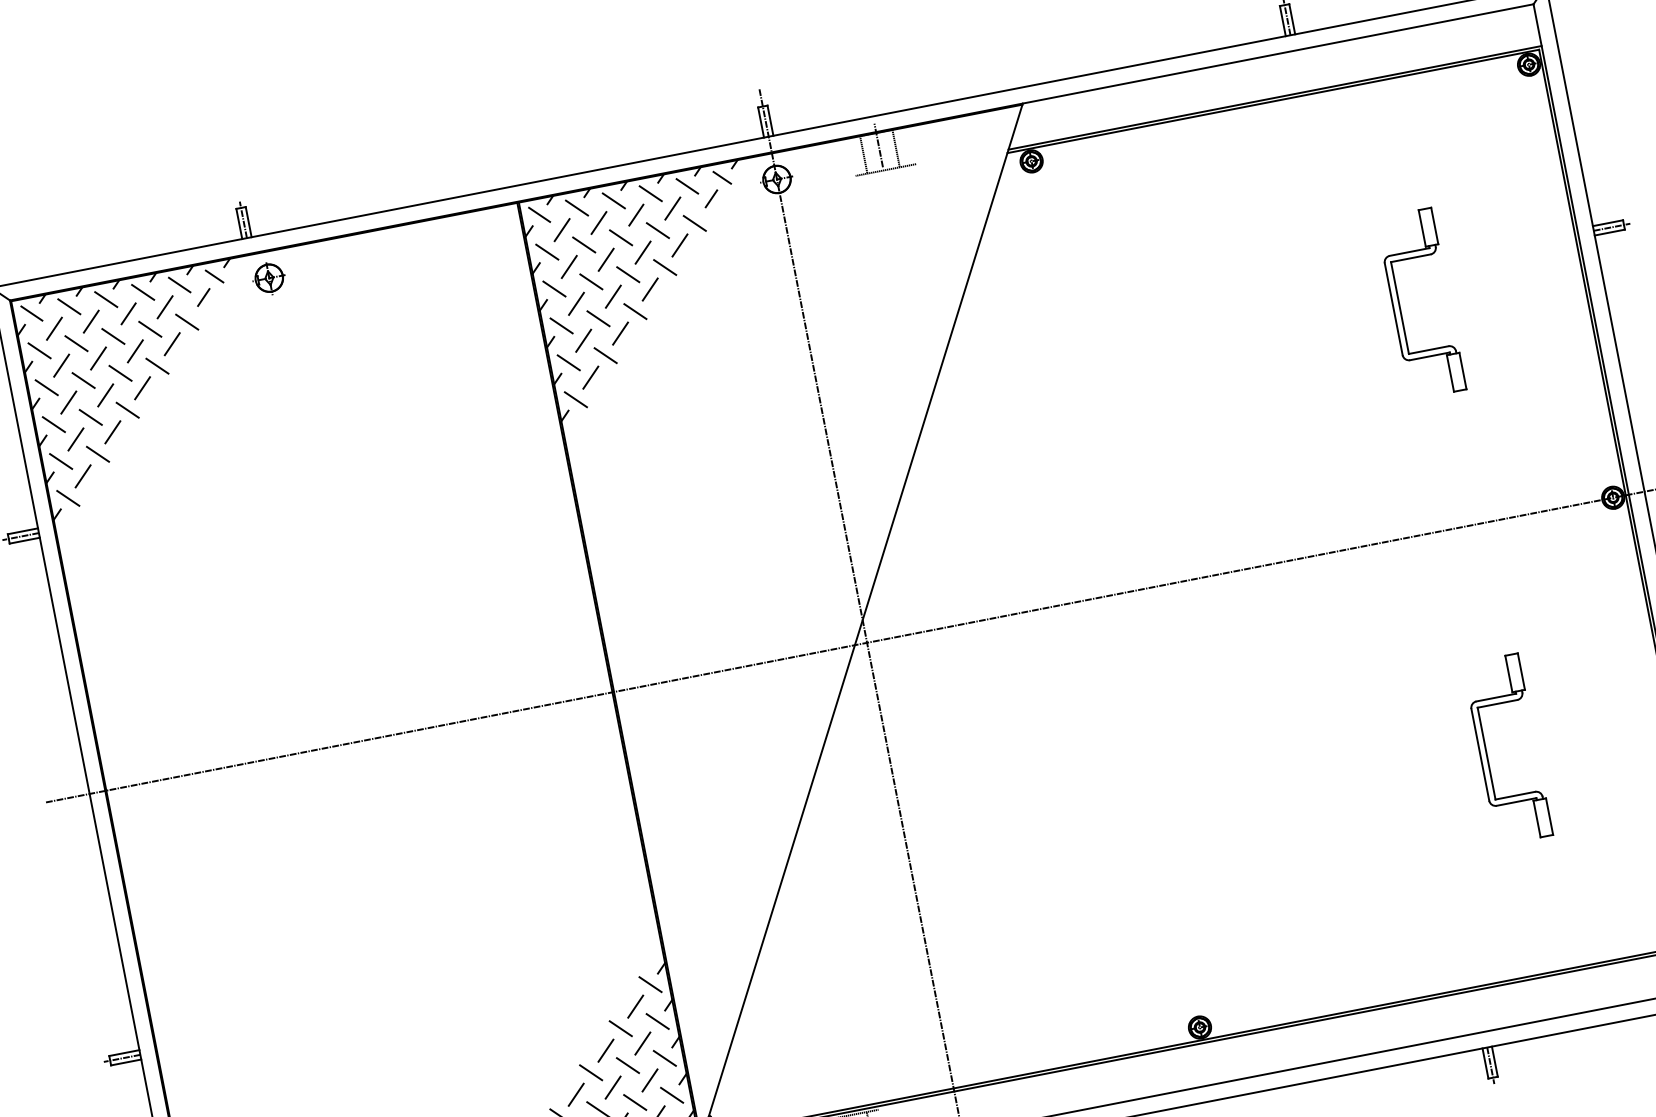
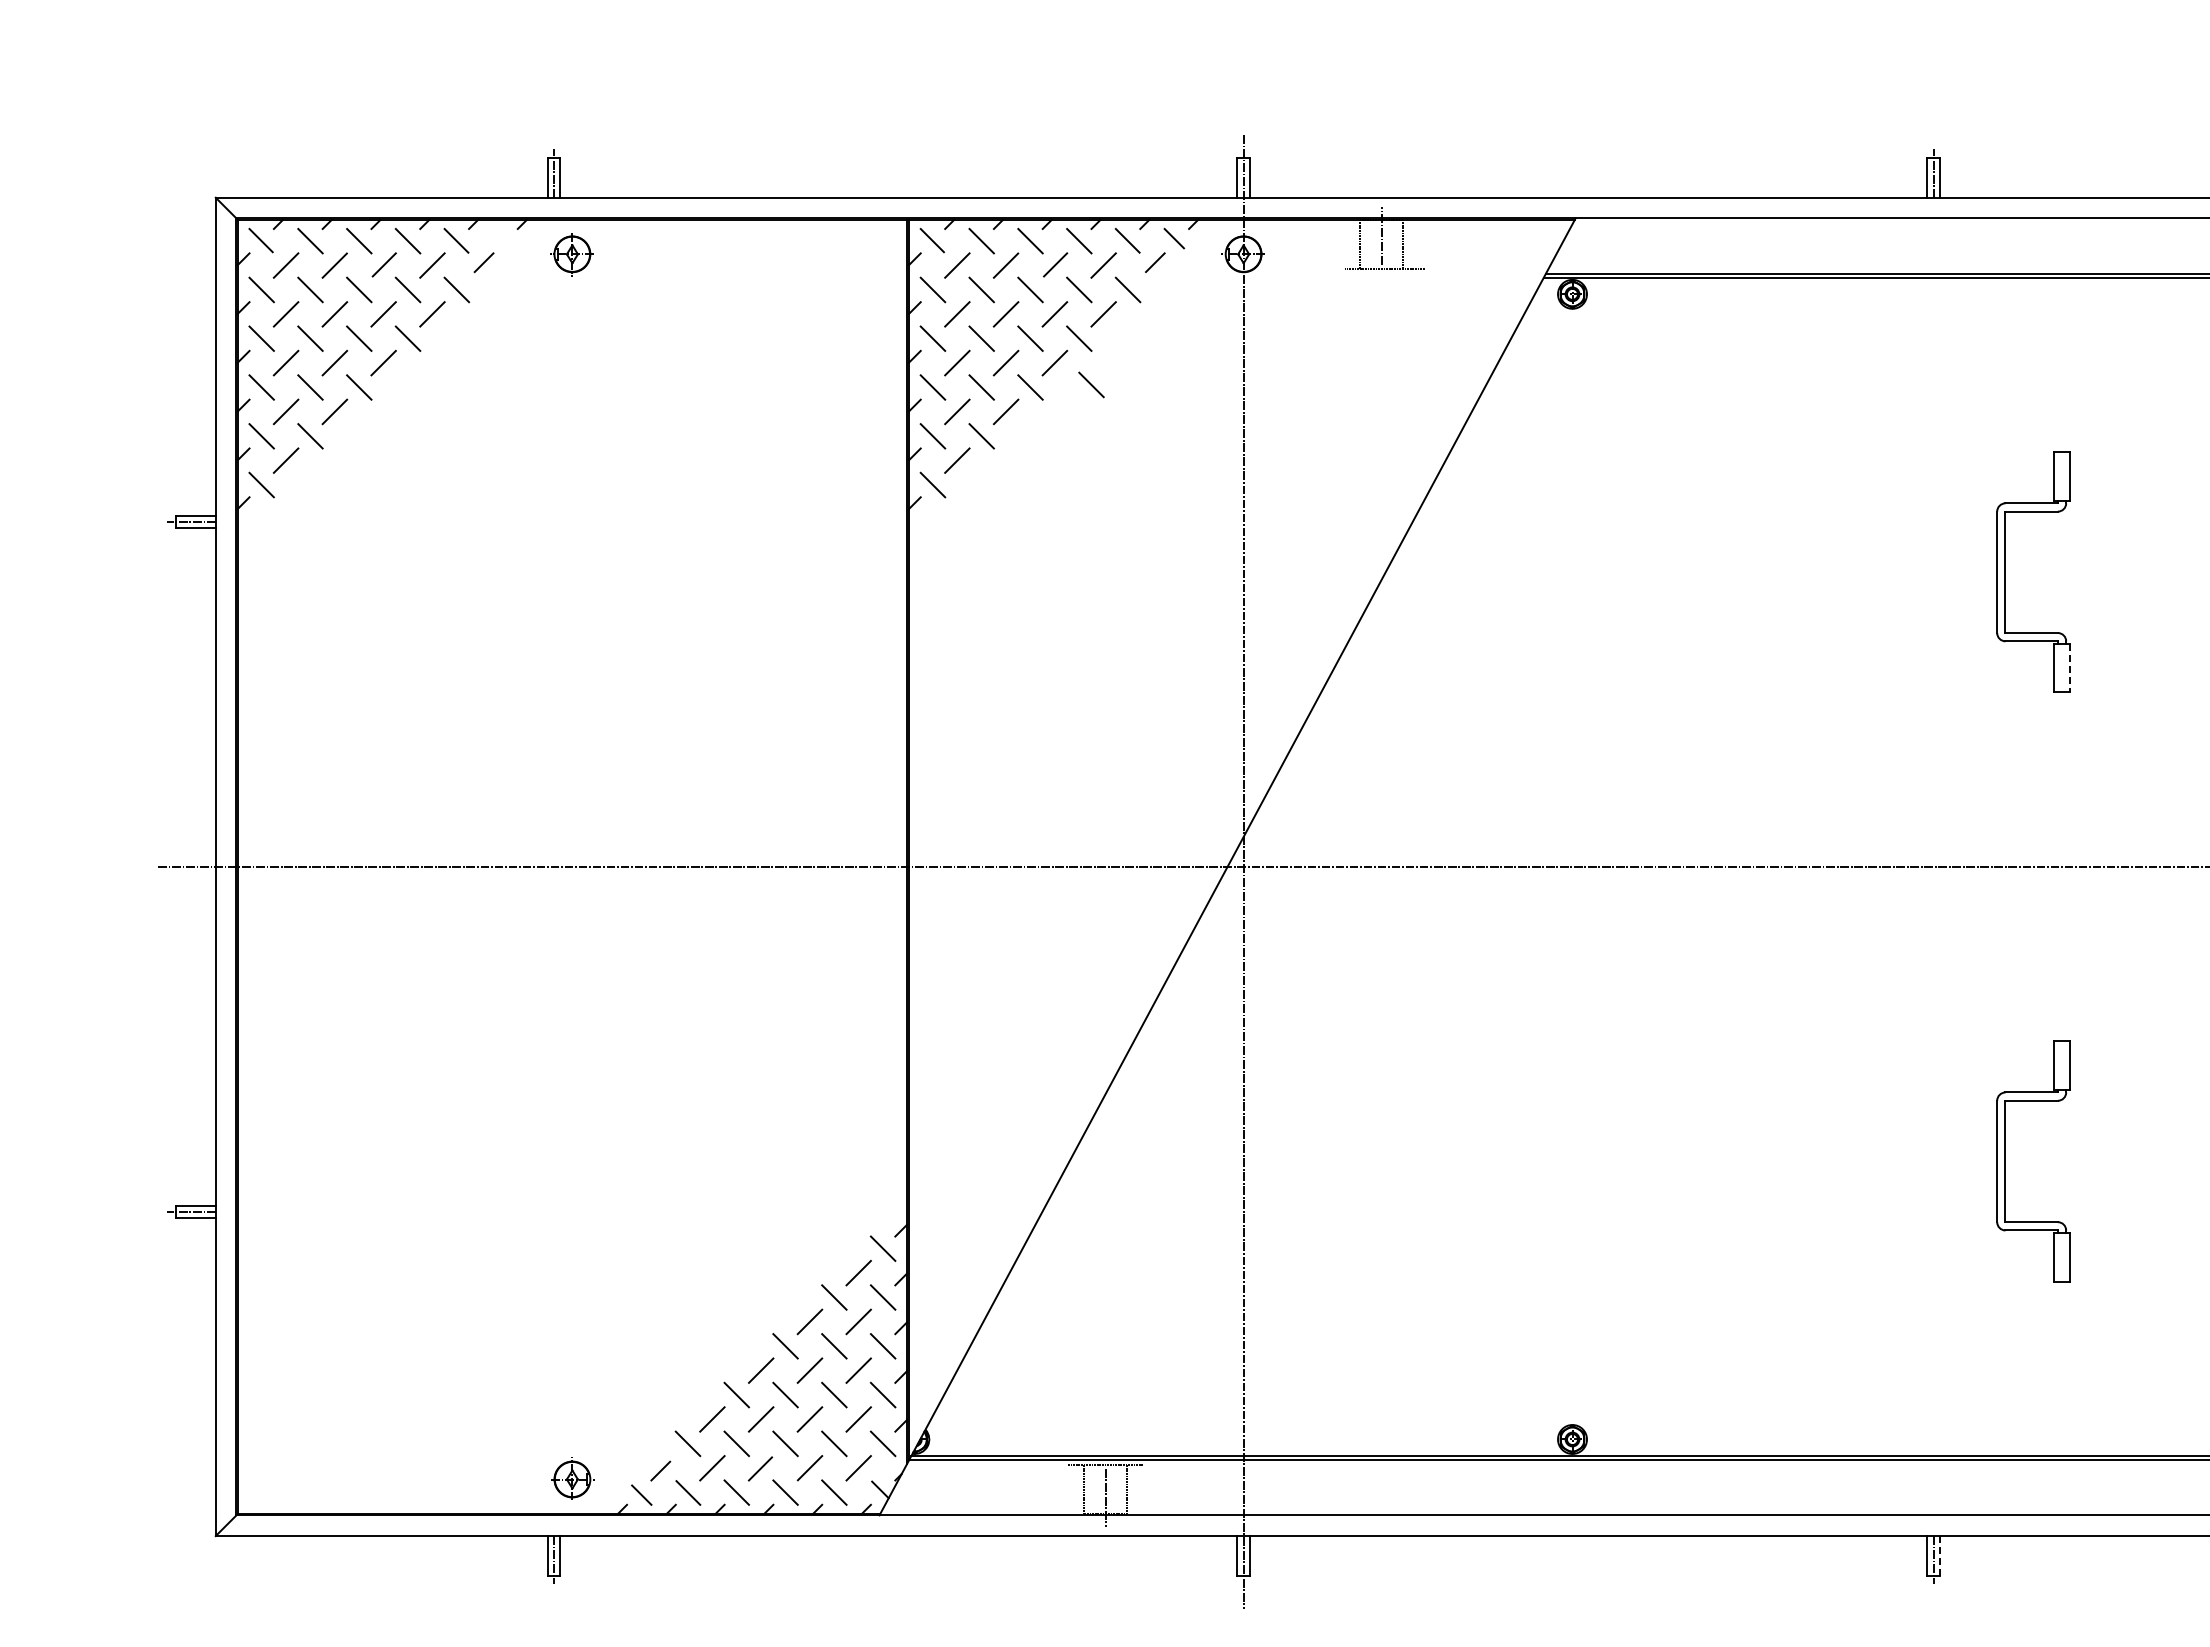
line: (214, 276) -> (502, 238), removed
line: (681, 300) -> (1091, 384), added
line: (1463, 371) -> (2070, 668), solid -> dashed
line: (1494, 1062) -> (1939, 1556), solid -> dashed

